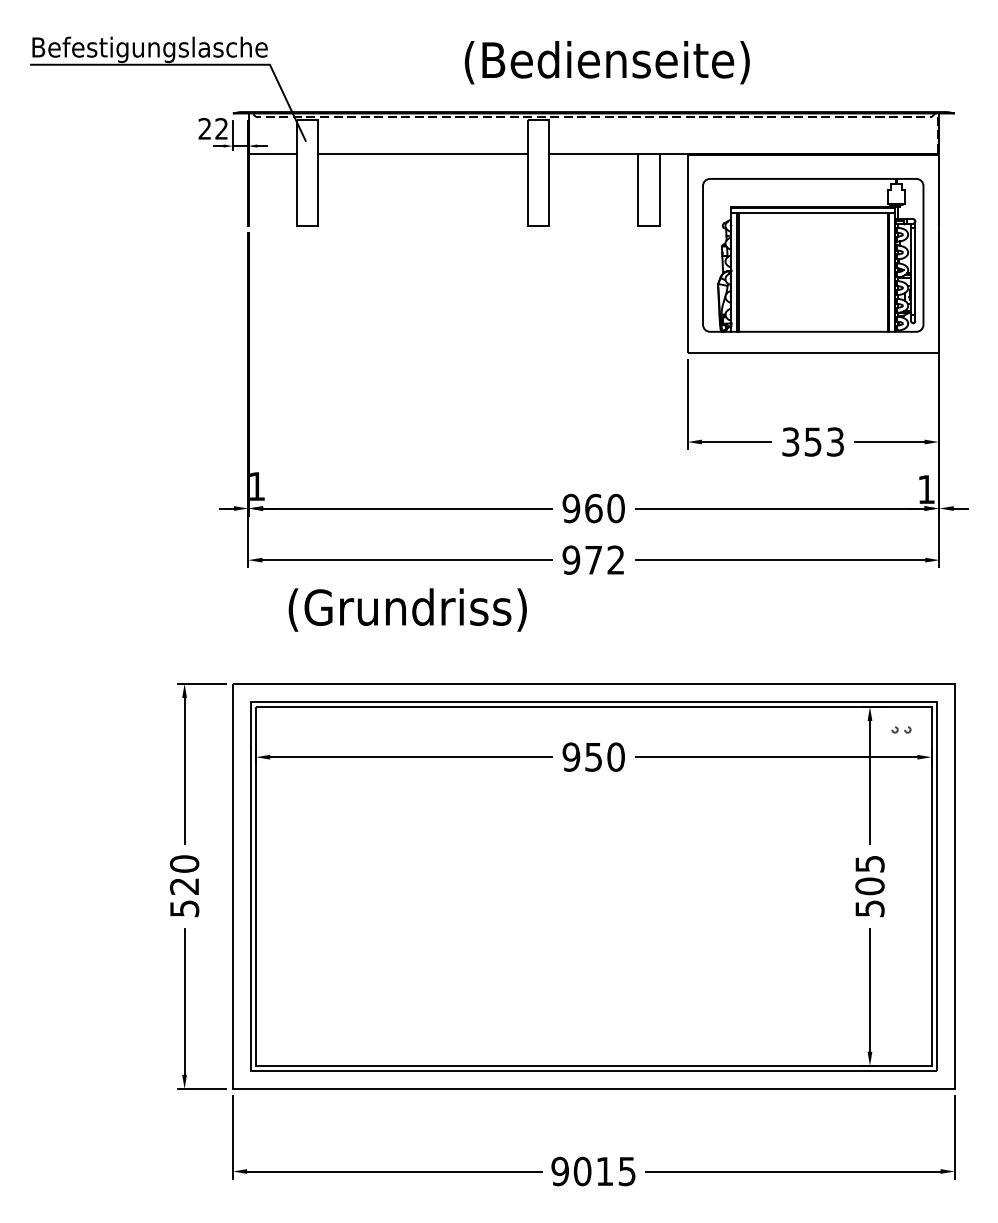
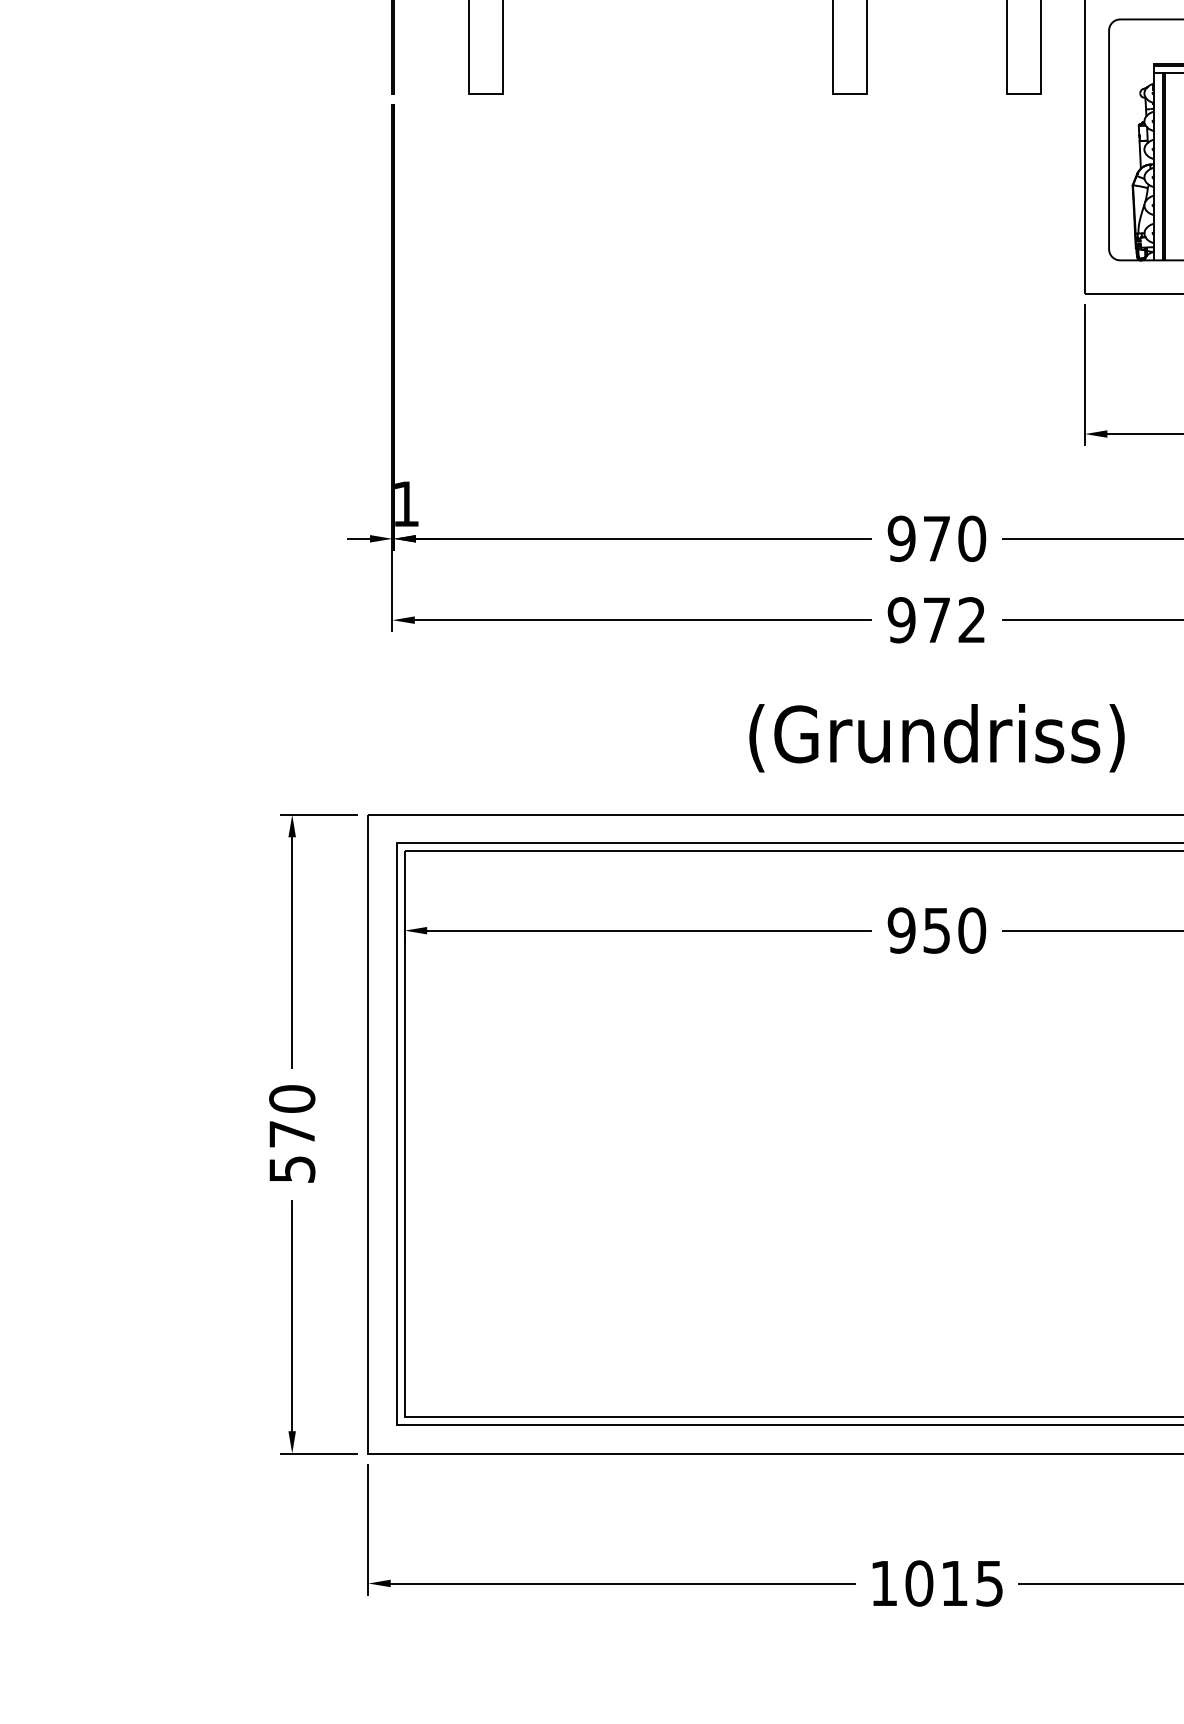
text: (593, 508) -> (936, 538), 960 -> 970
text: (407, 609) -> (936, 737), moved
text: (183, 886) -> (290, 1134), 520 -> 570
text: (559, 1171) -> (882, 1583), 9015 -> 1015

